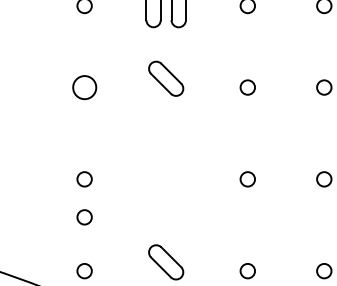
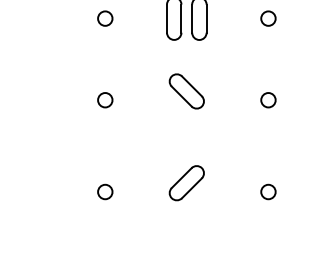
circle: (84, 87) -> (105, 100), size x0.62
part: (166, 170) -> (187, 183), added
circle: (84, 217) -> (105, 230), removed

